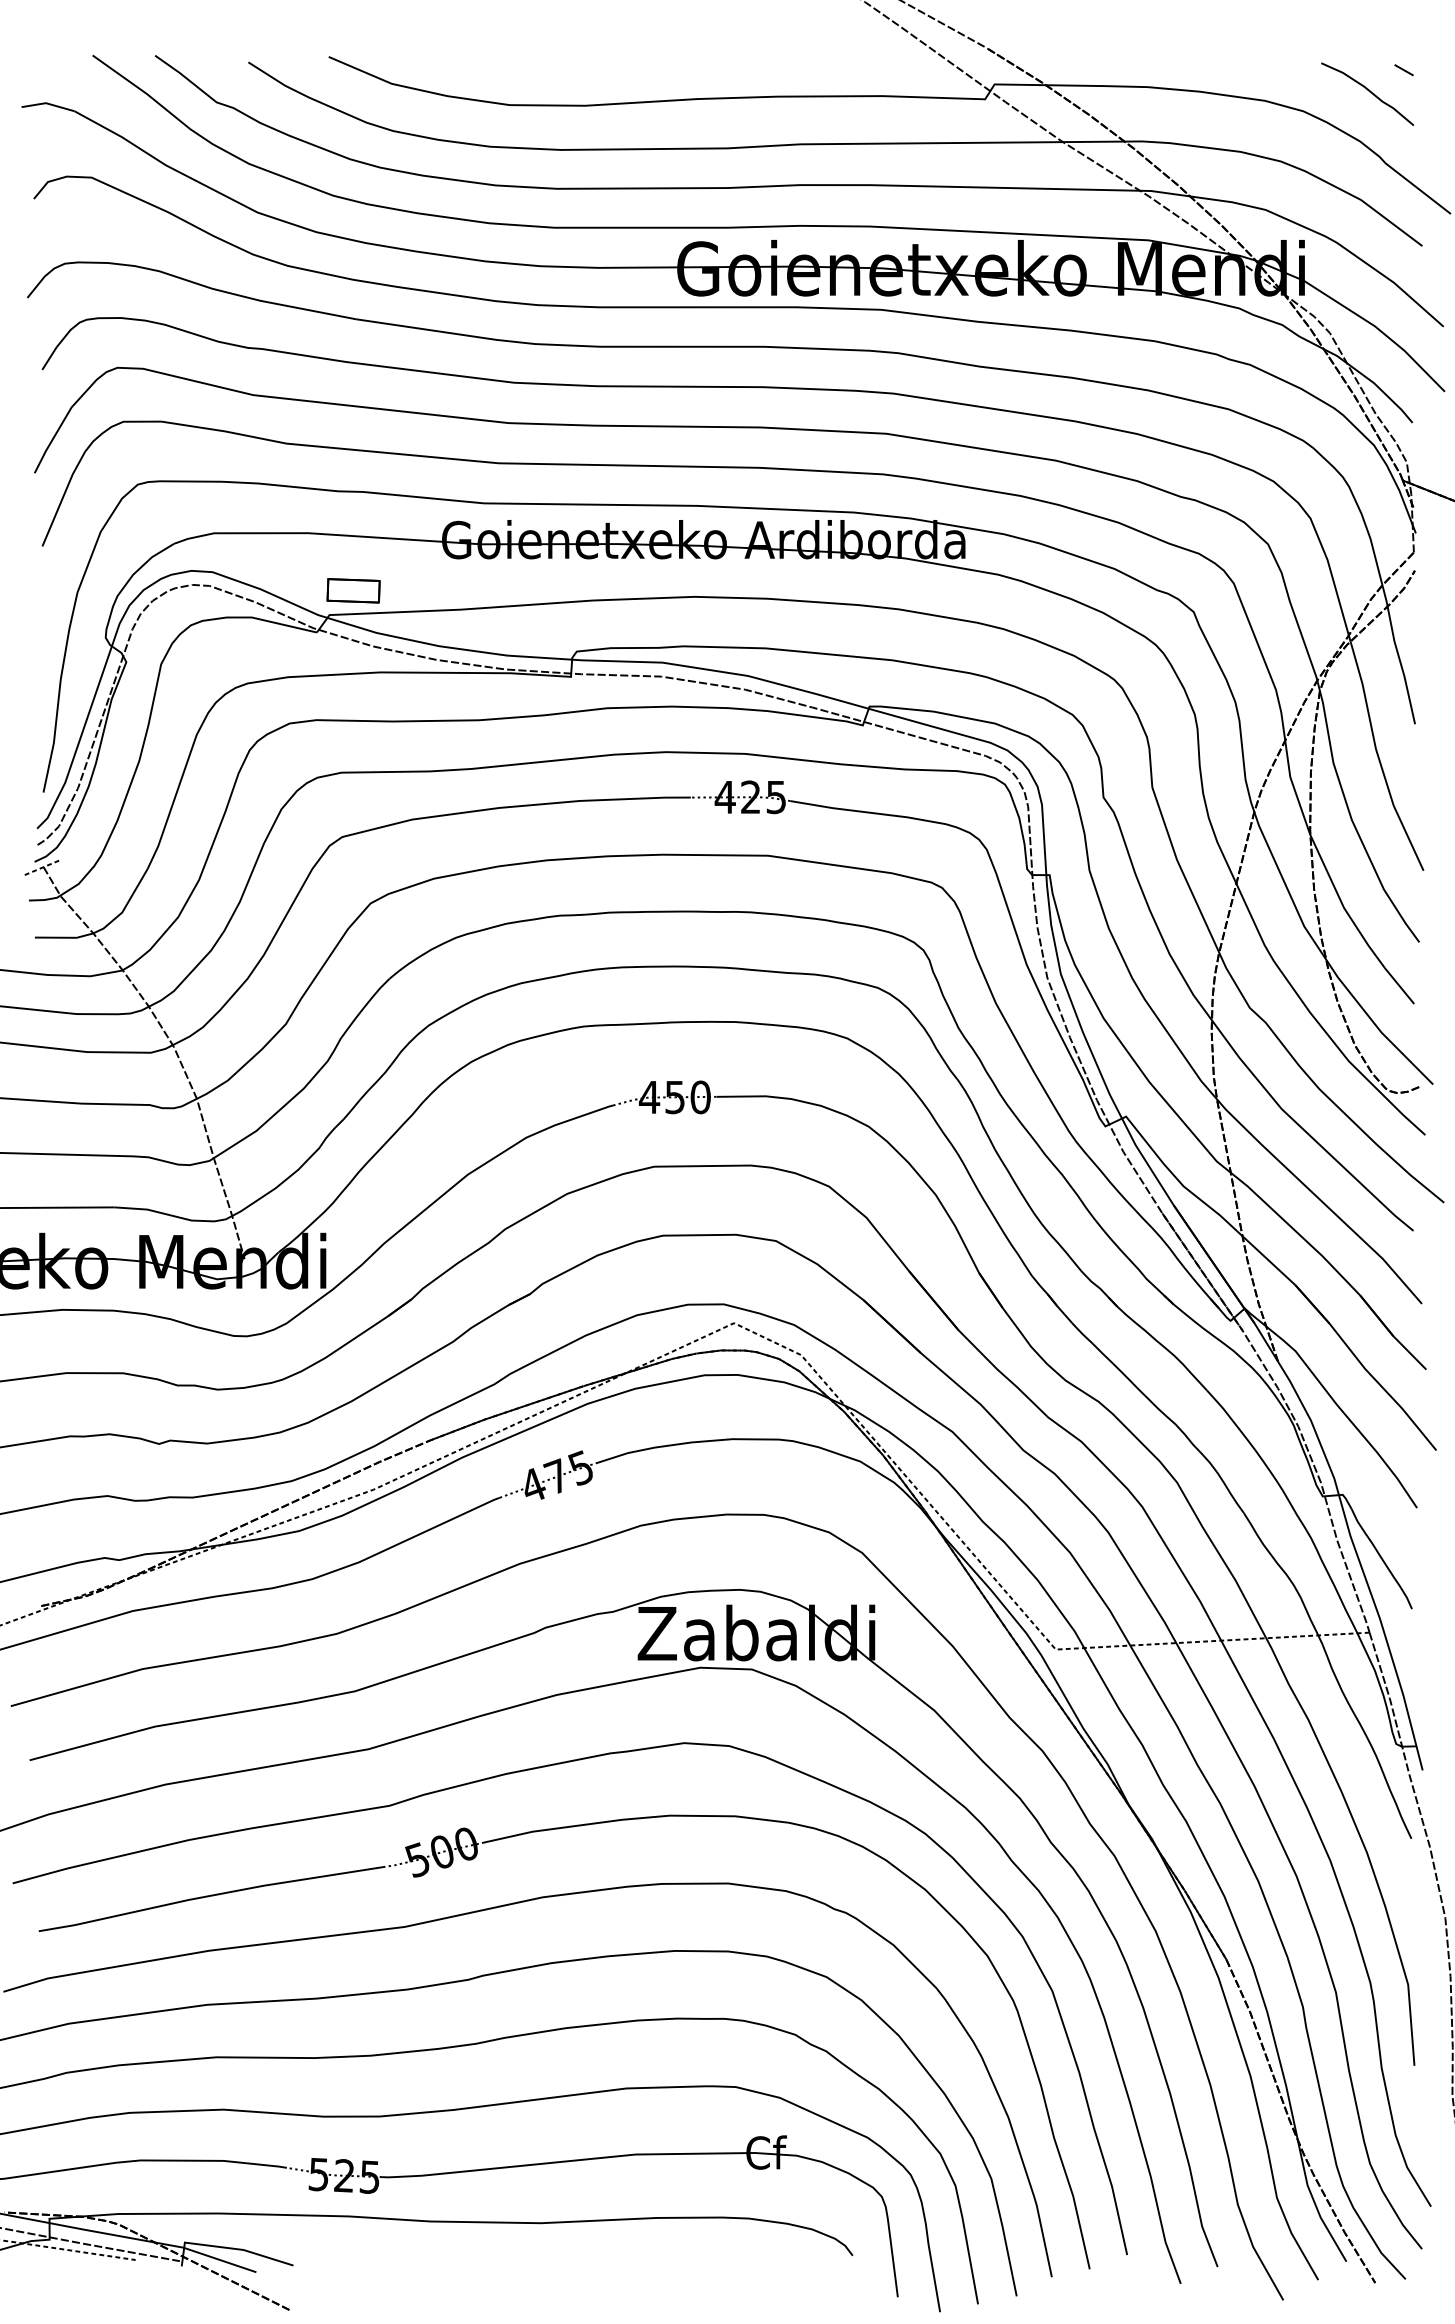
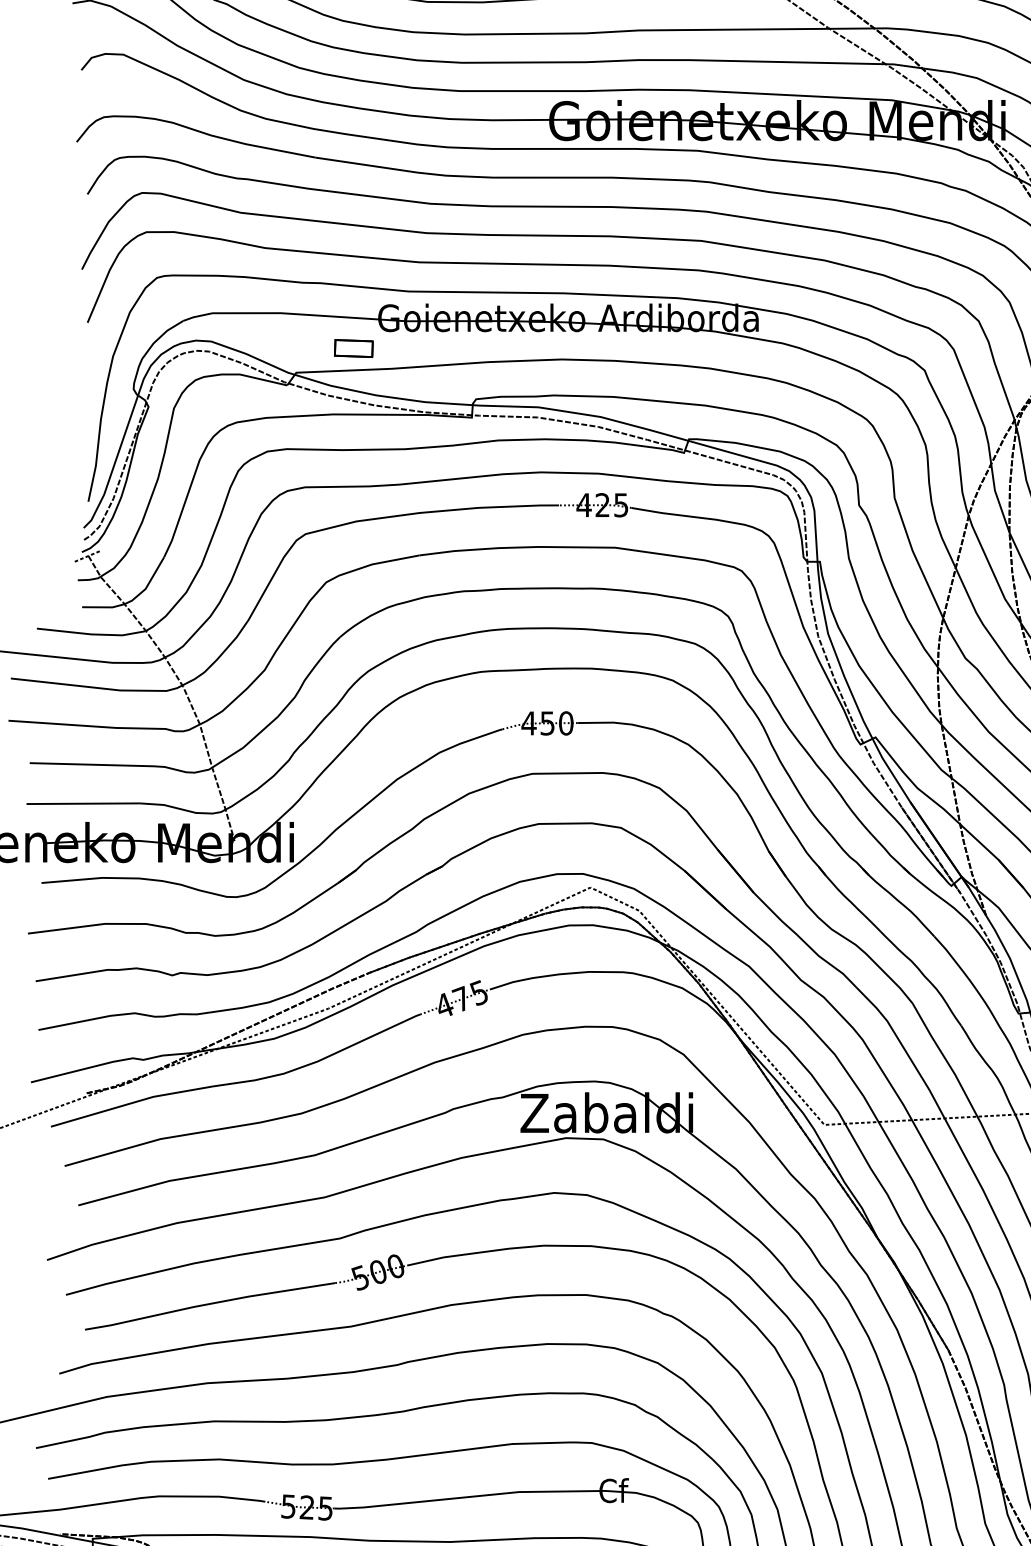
part: (353, 590) -> (353, 348), moved

